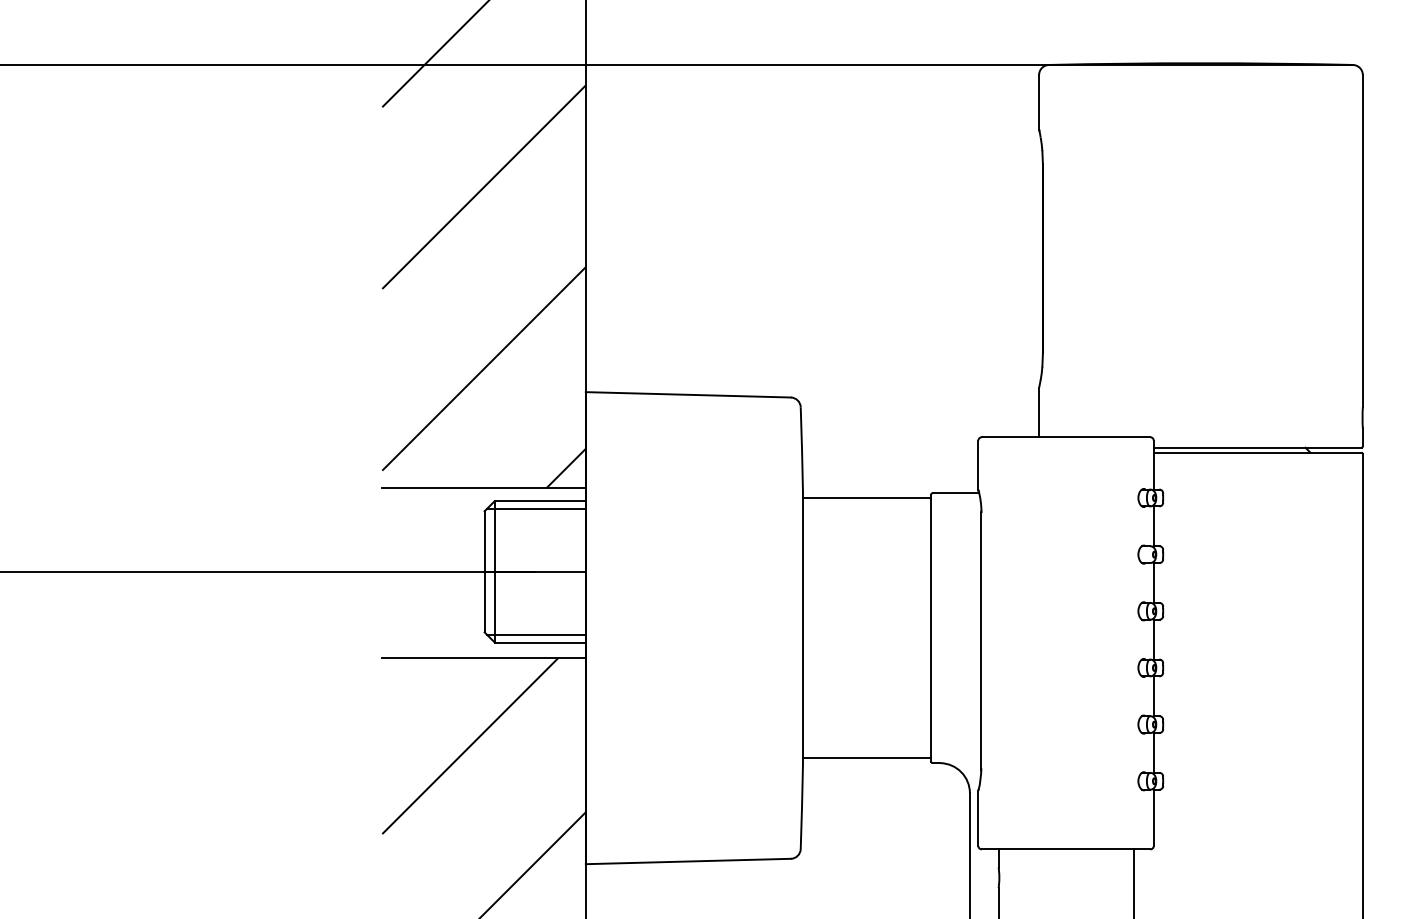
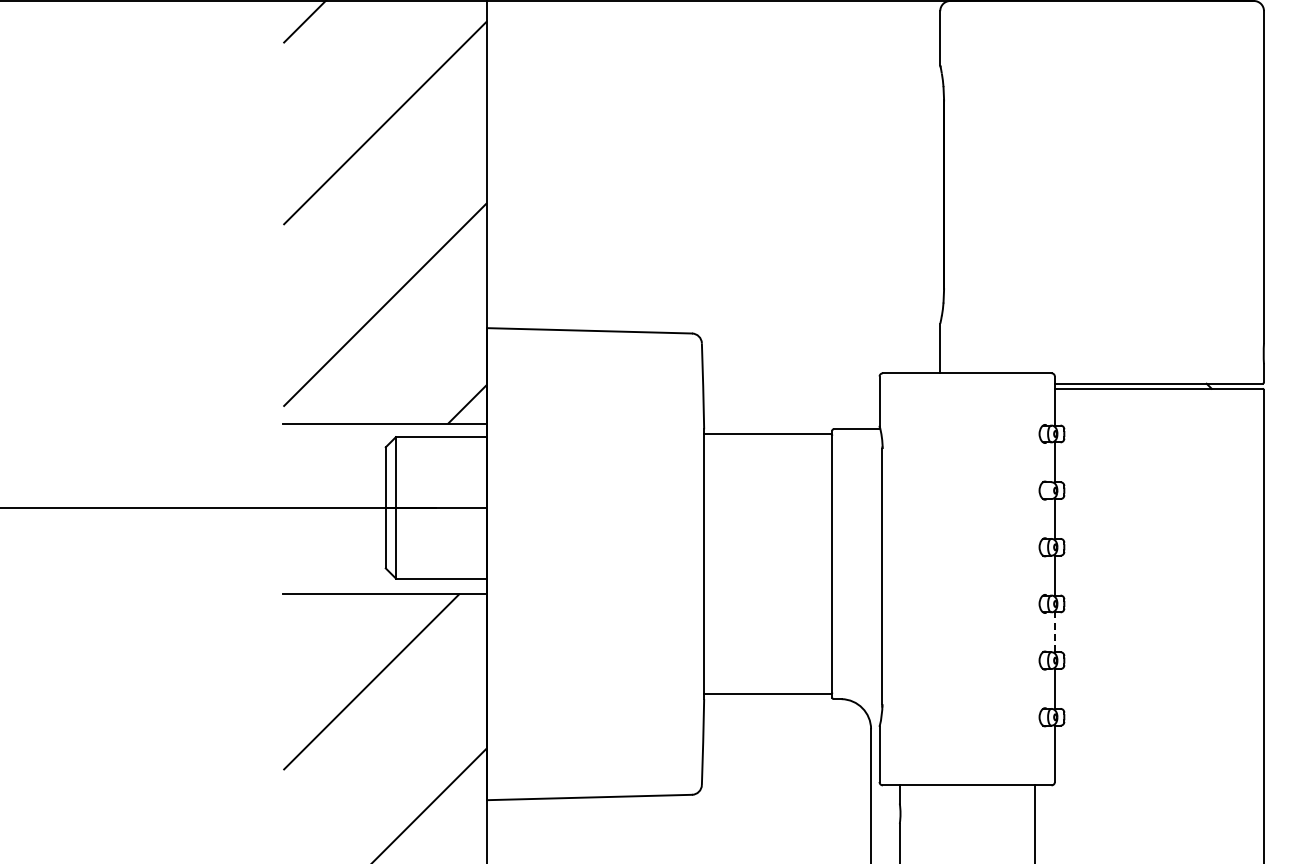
line: (535, 509) -> (436, 445), removed
line: (535, 634) -> (436, 570), removed
line: (1153, 695) -> (1054, 631), solid -> dashed

